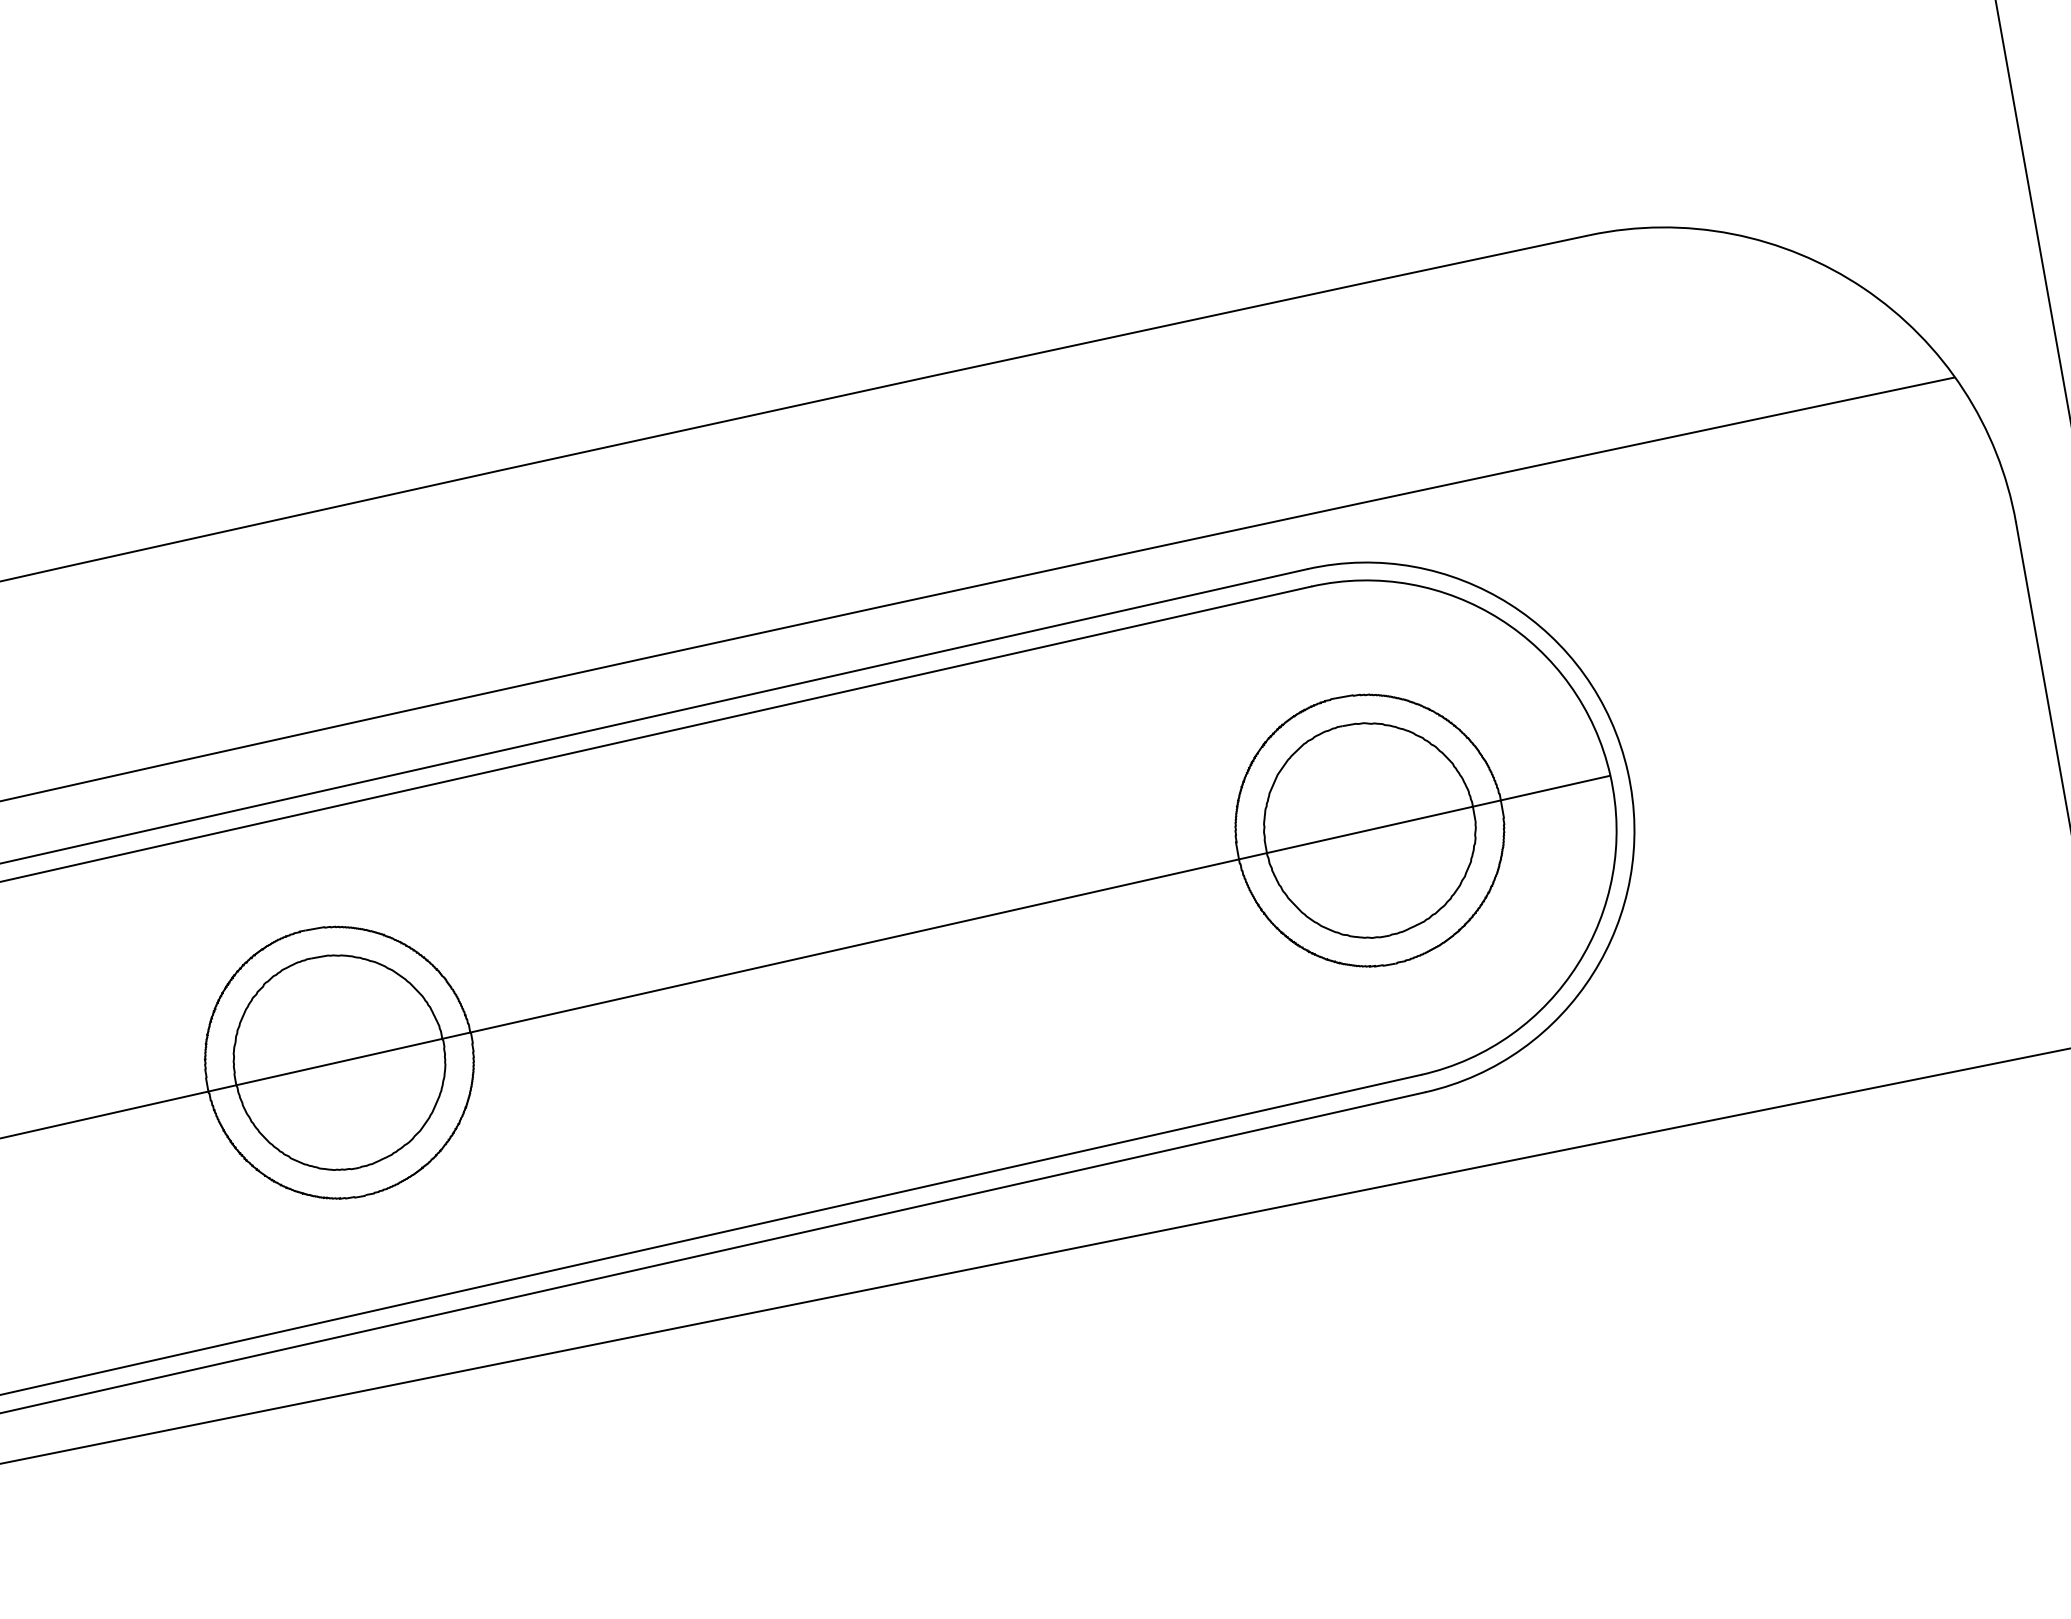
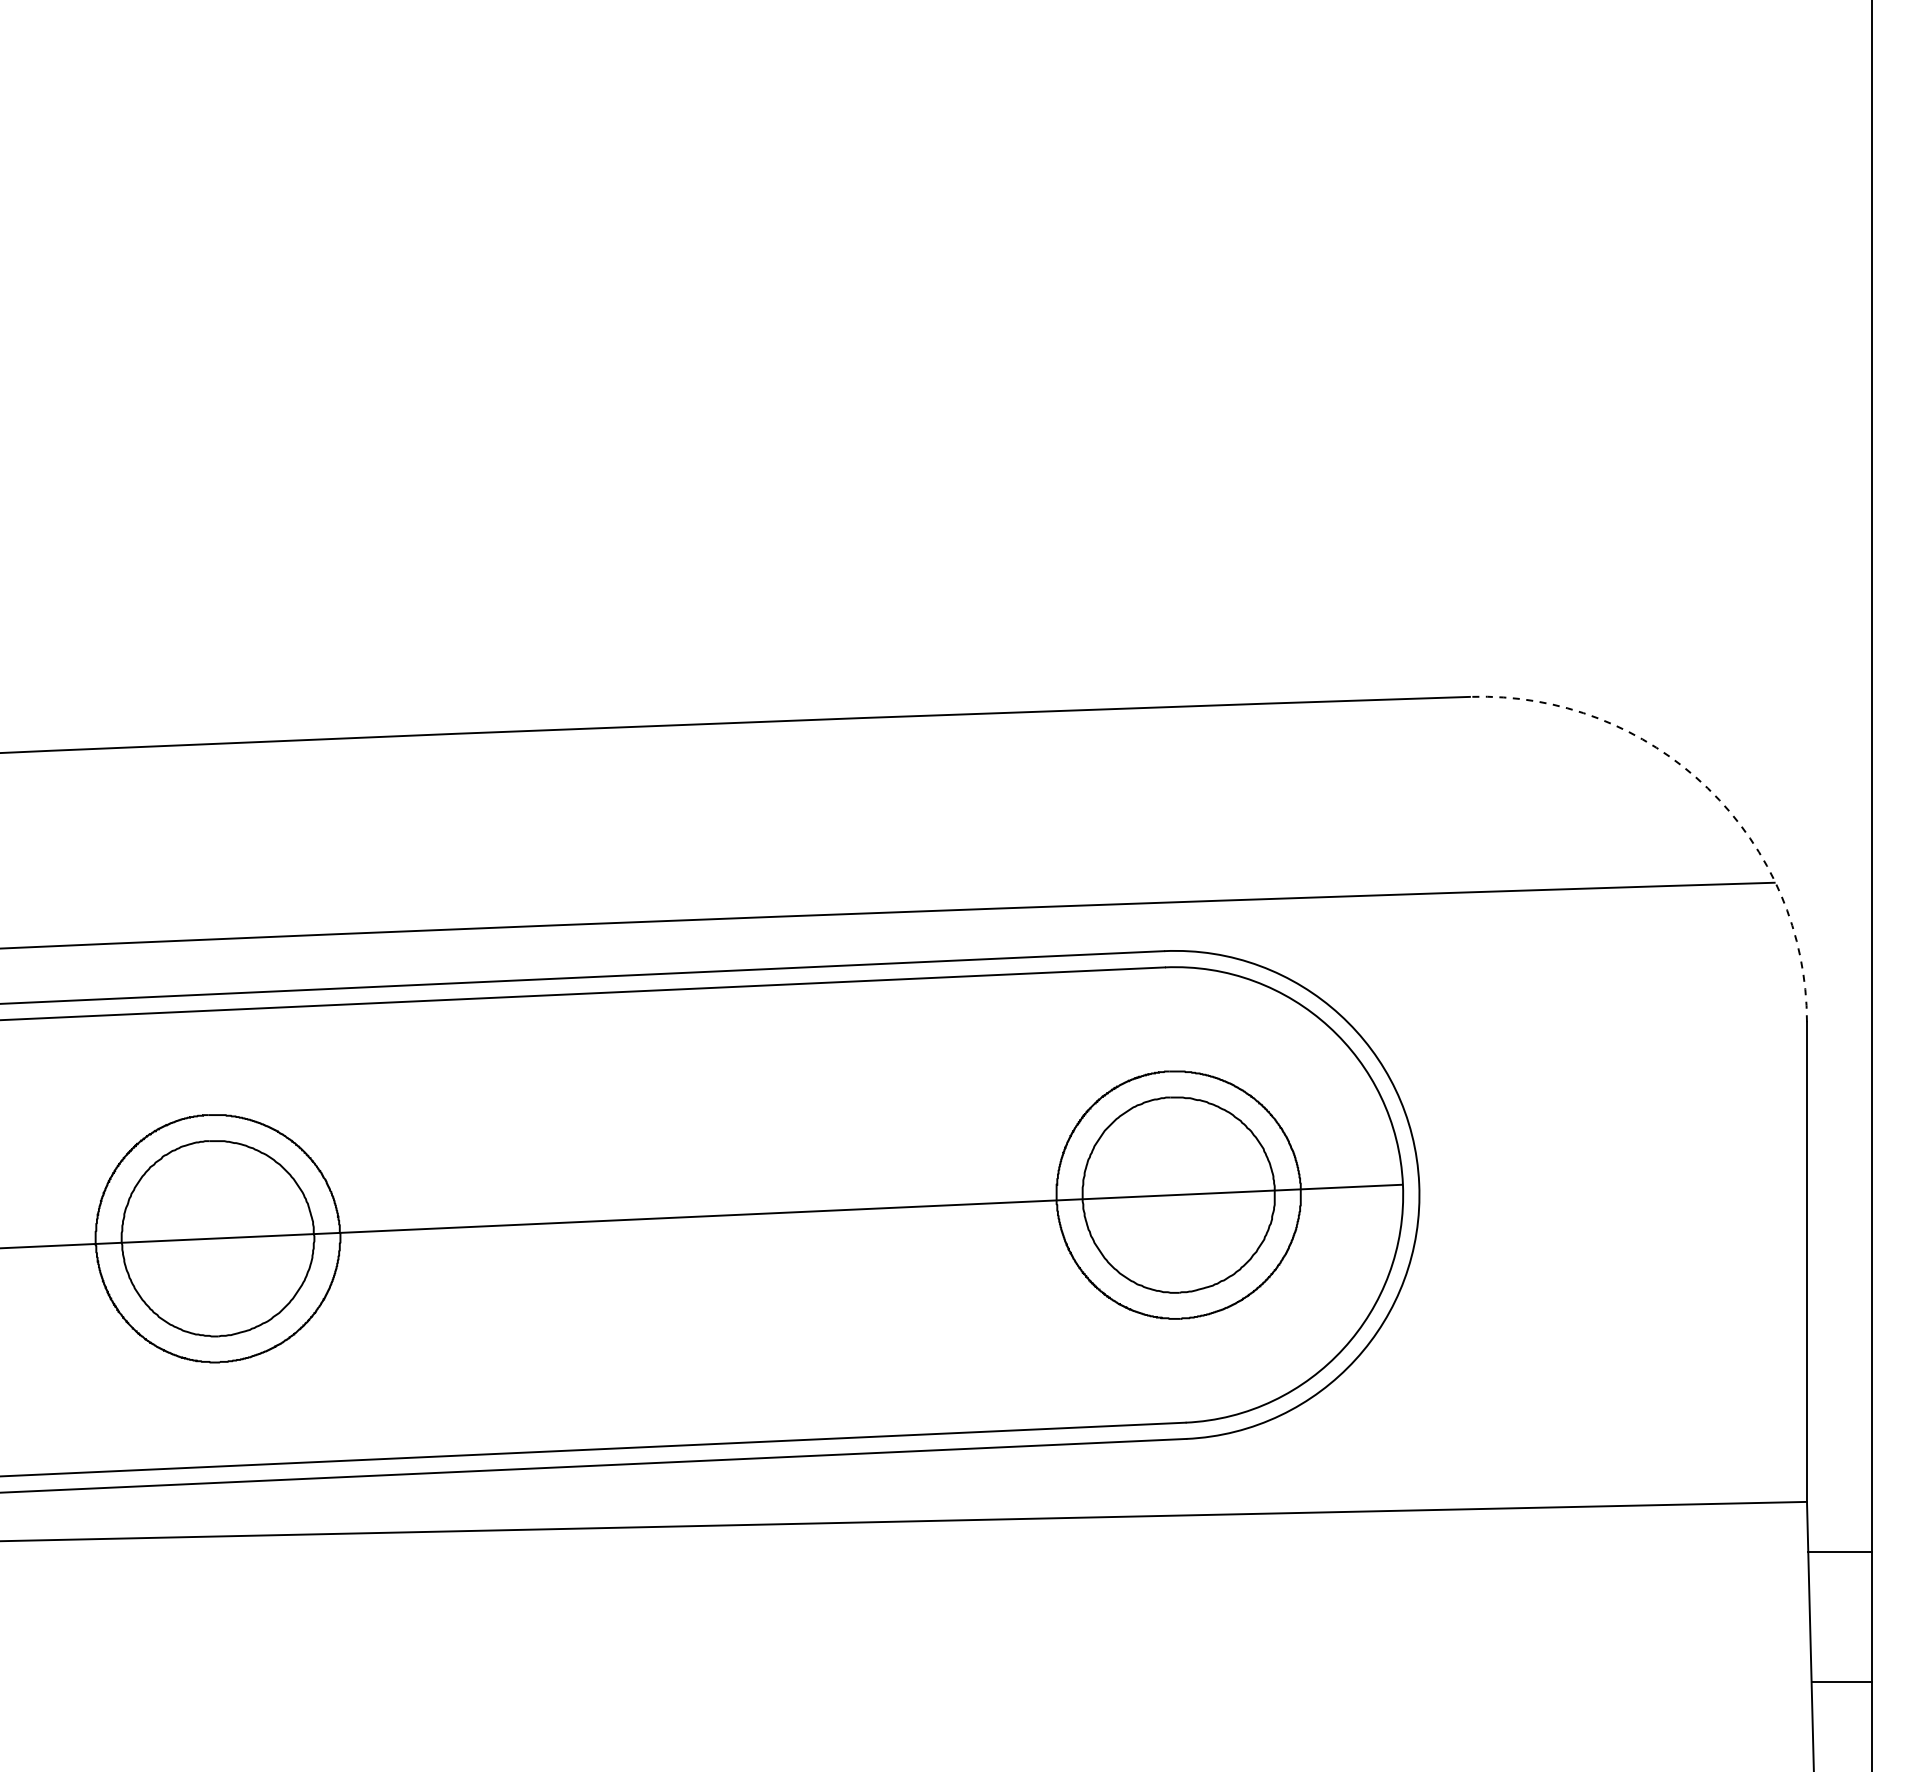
arc: (1863, 288) -> (1707, 788), solid -> dashed

